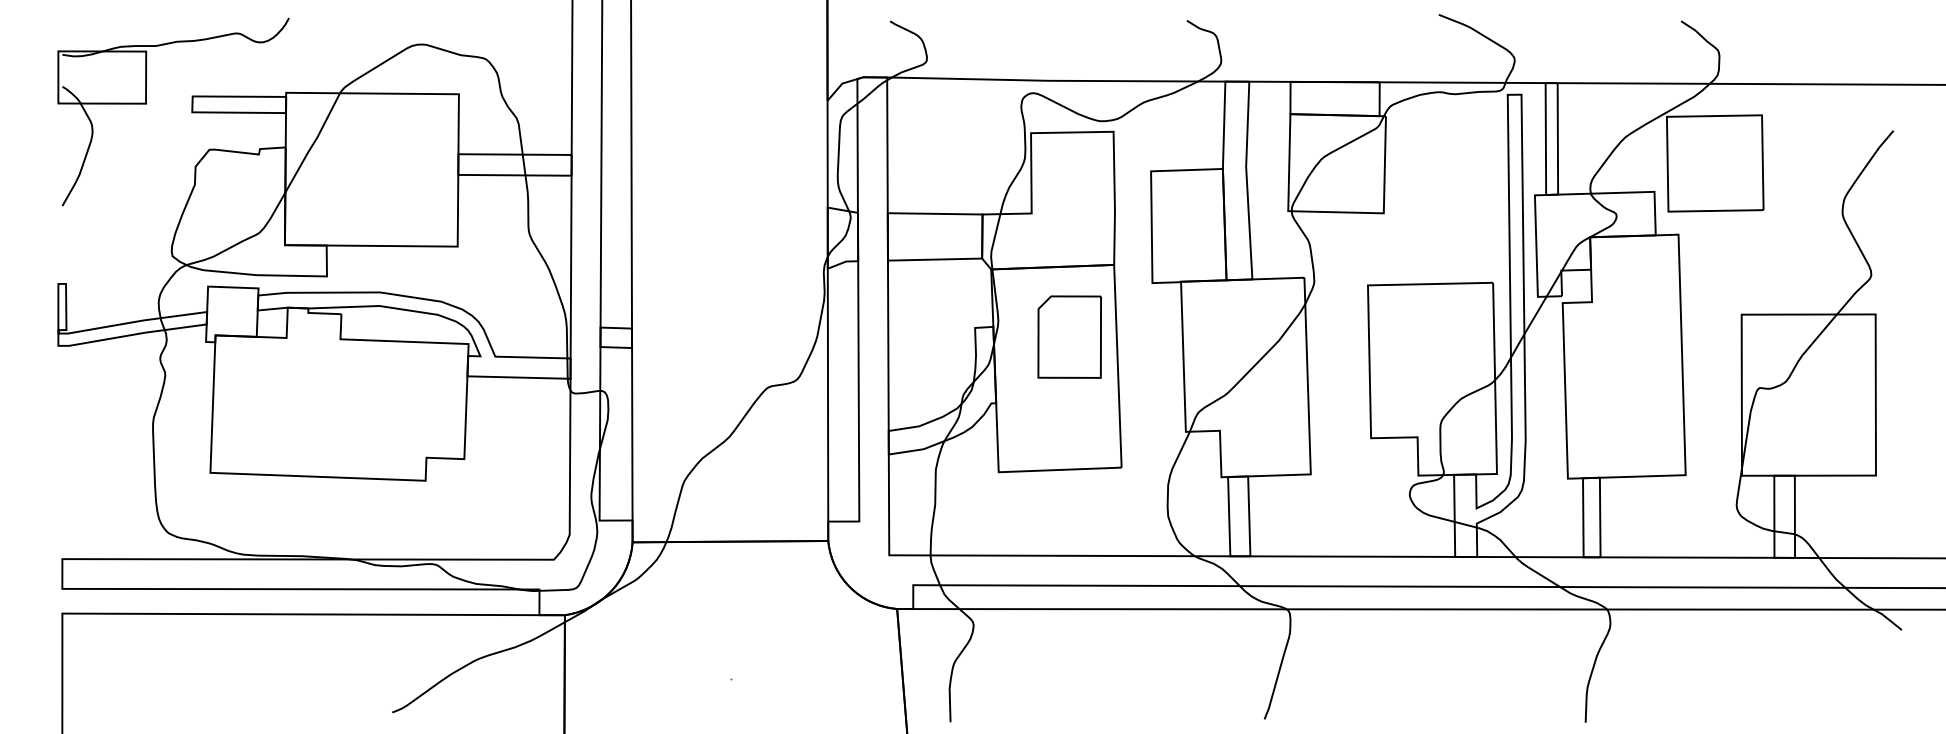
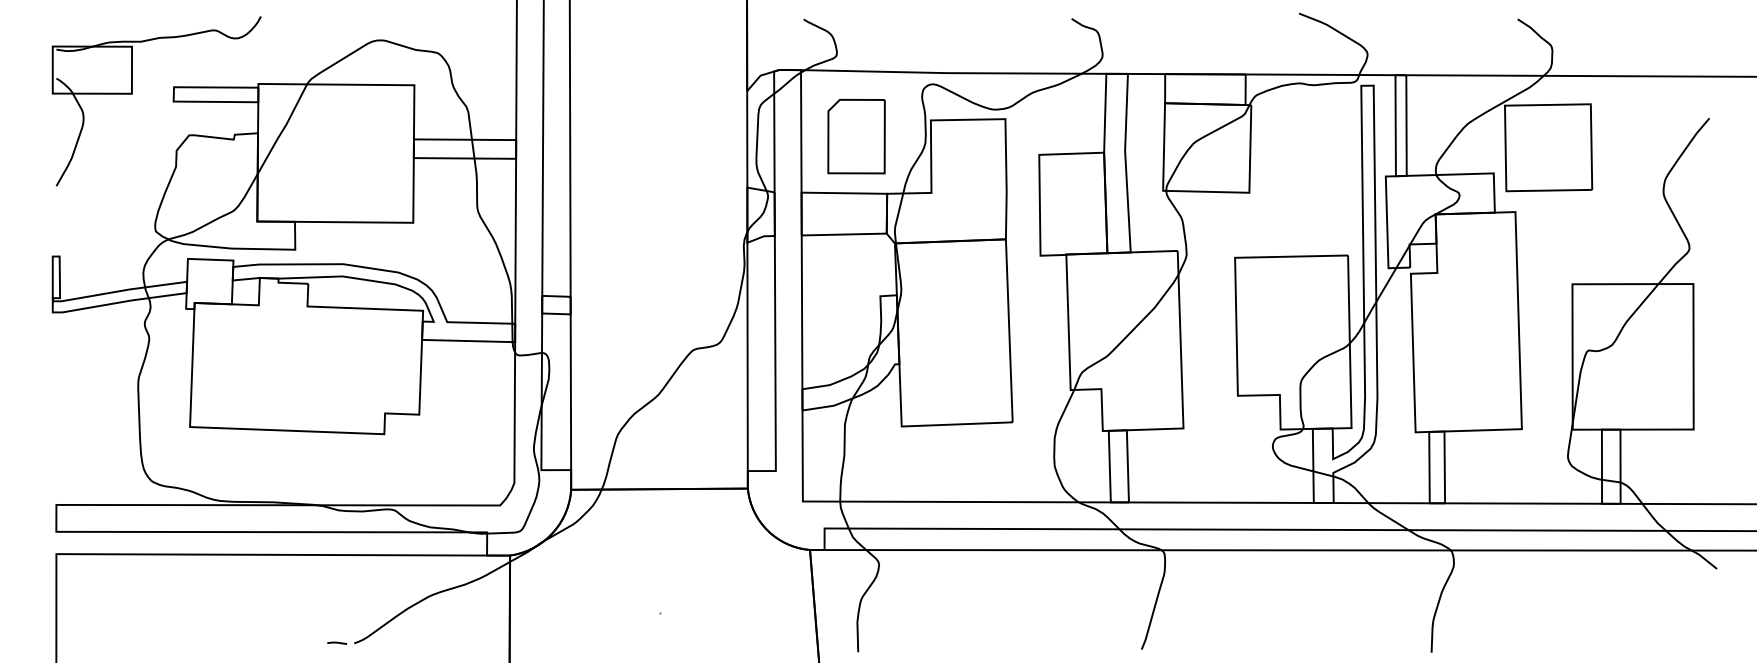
part: (1069, 336) -> (856, 136), moved
line: (373, 712) -> (337, 643), added

